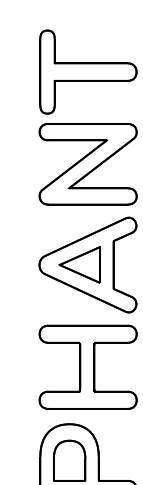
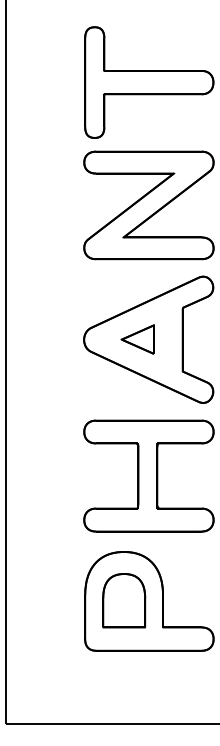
part: (79, 264) -> (137, 339), size x0.6

